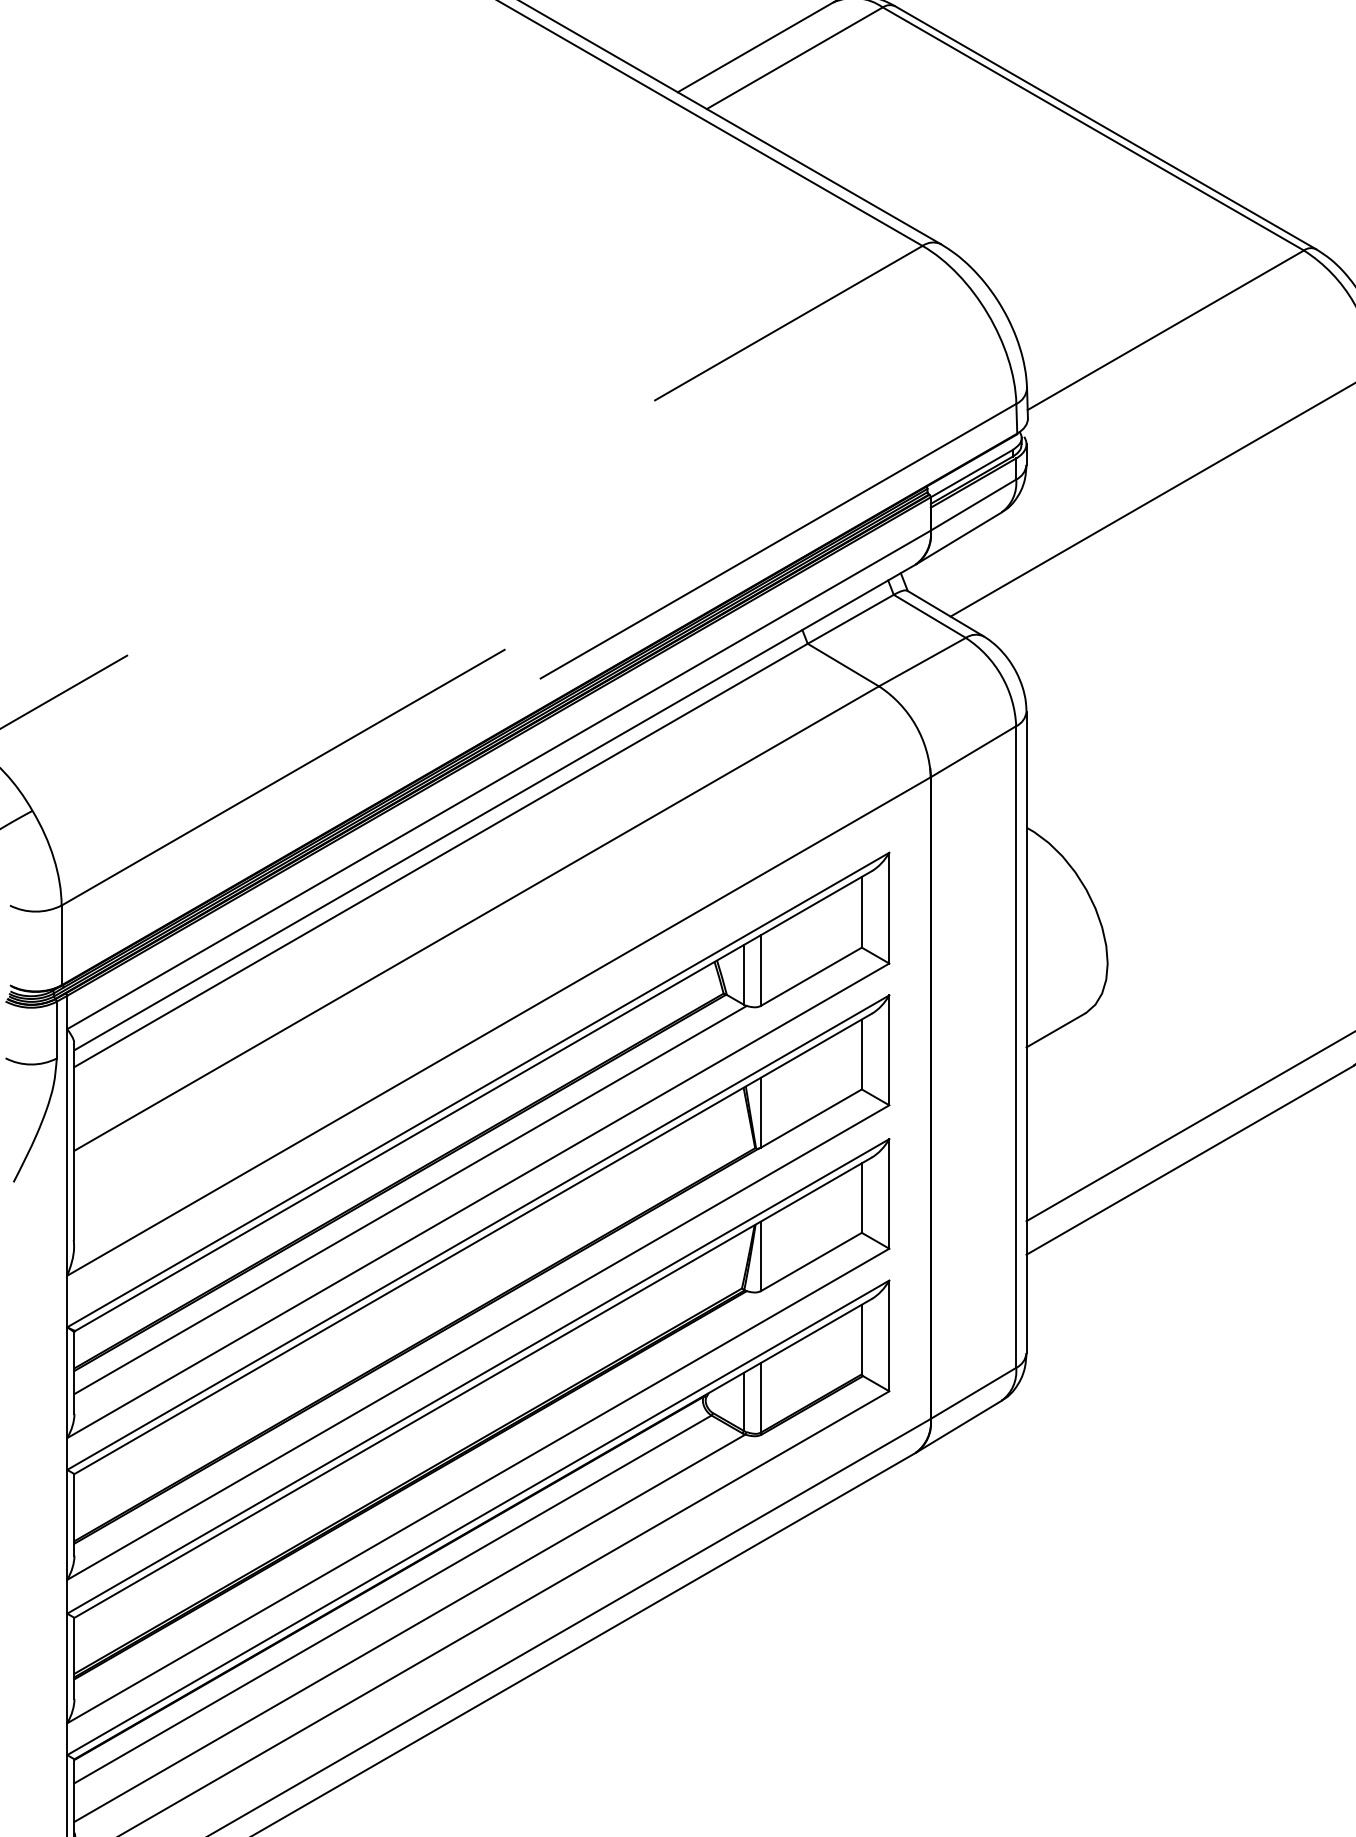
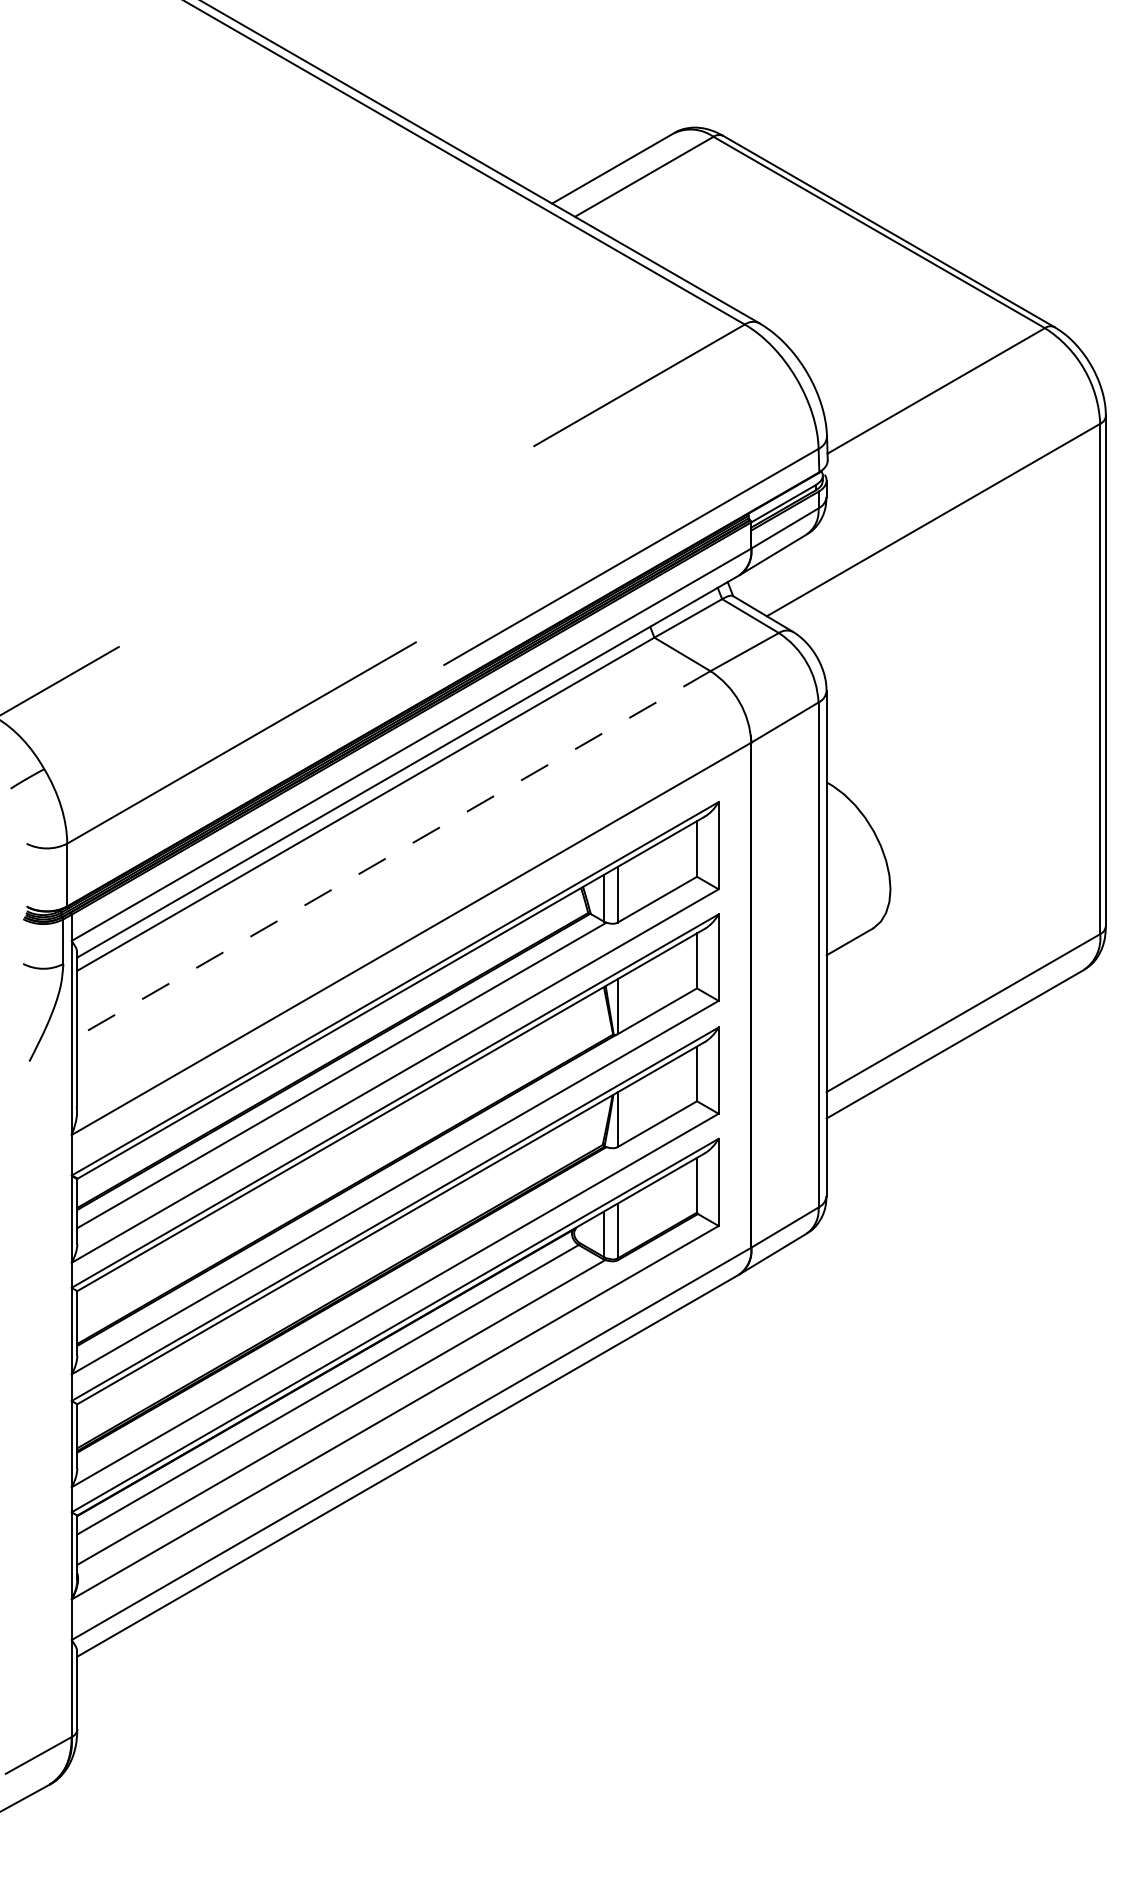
line: (476, 918) -> (393, 853), solid -> dashed

